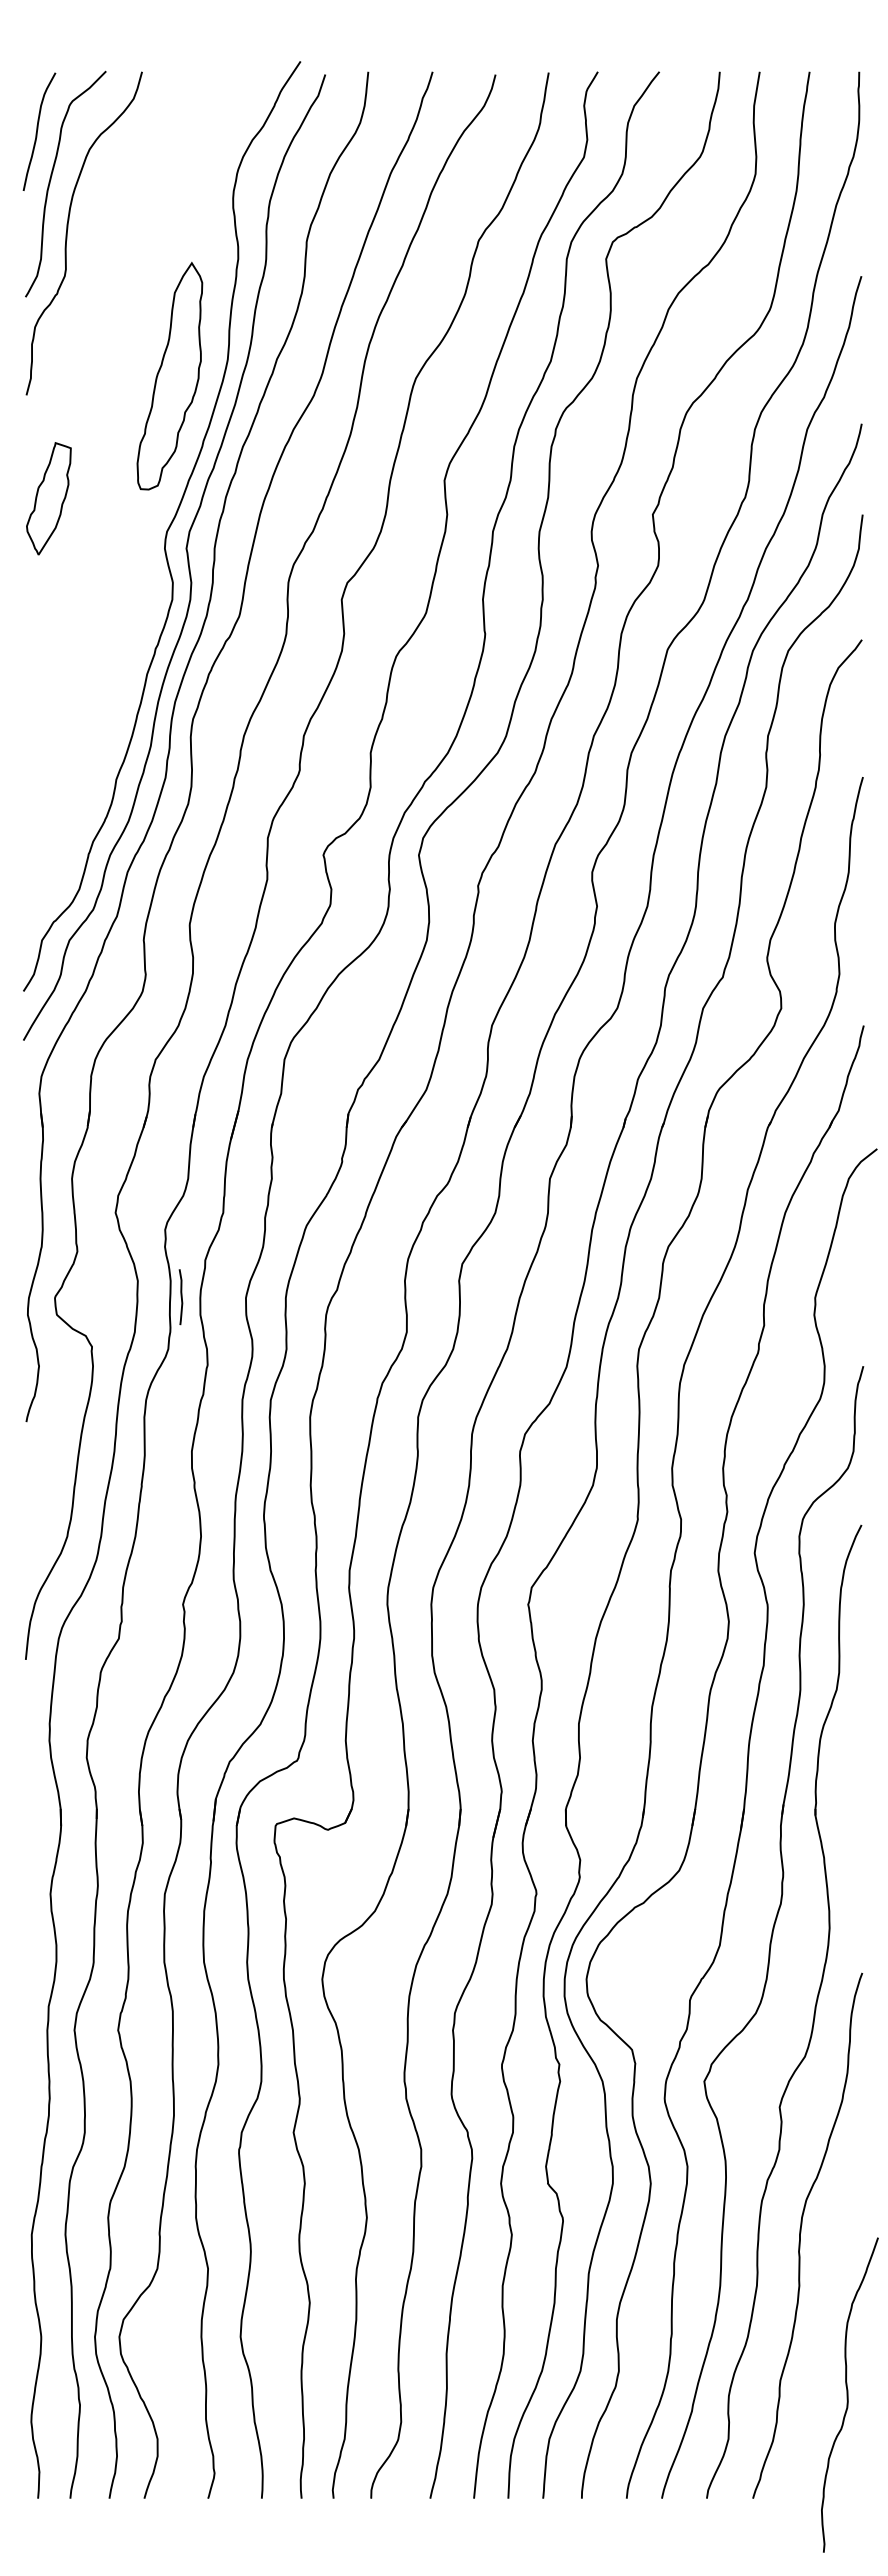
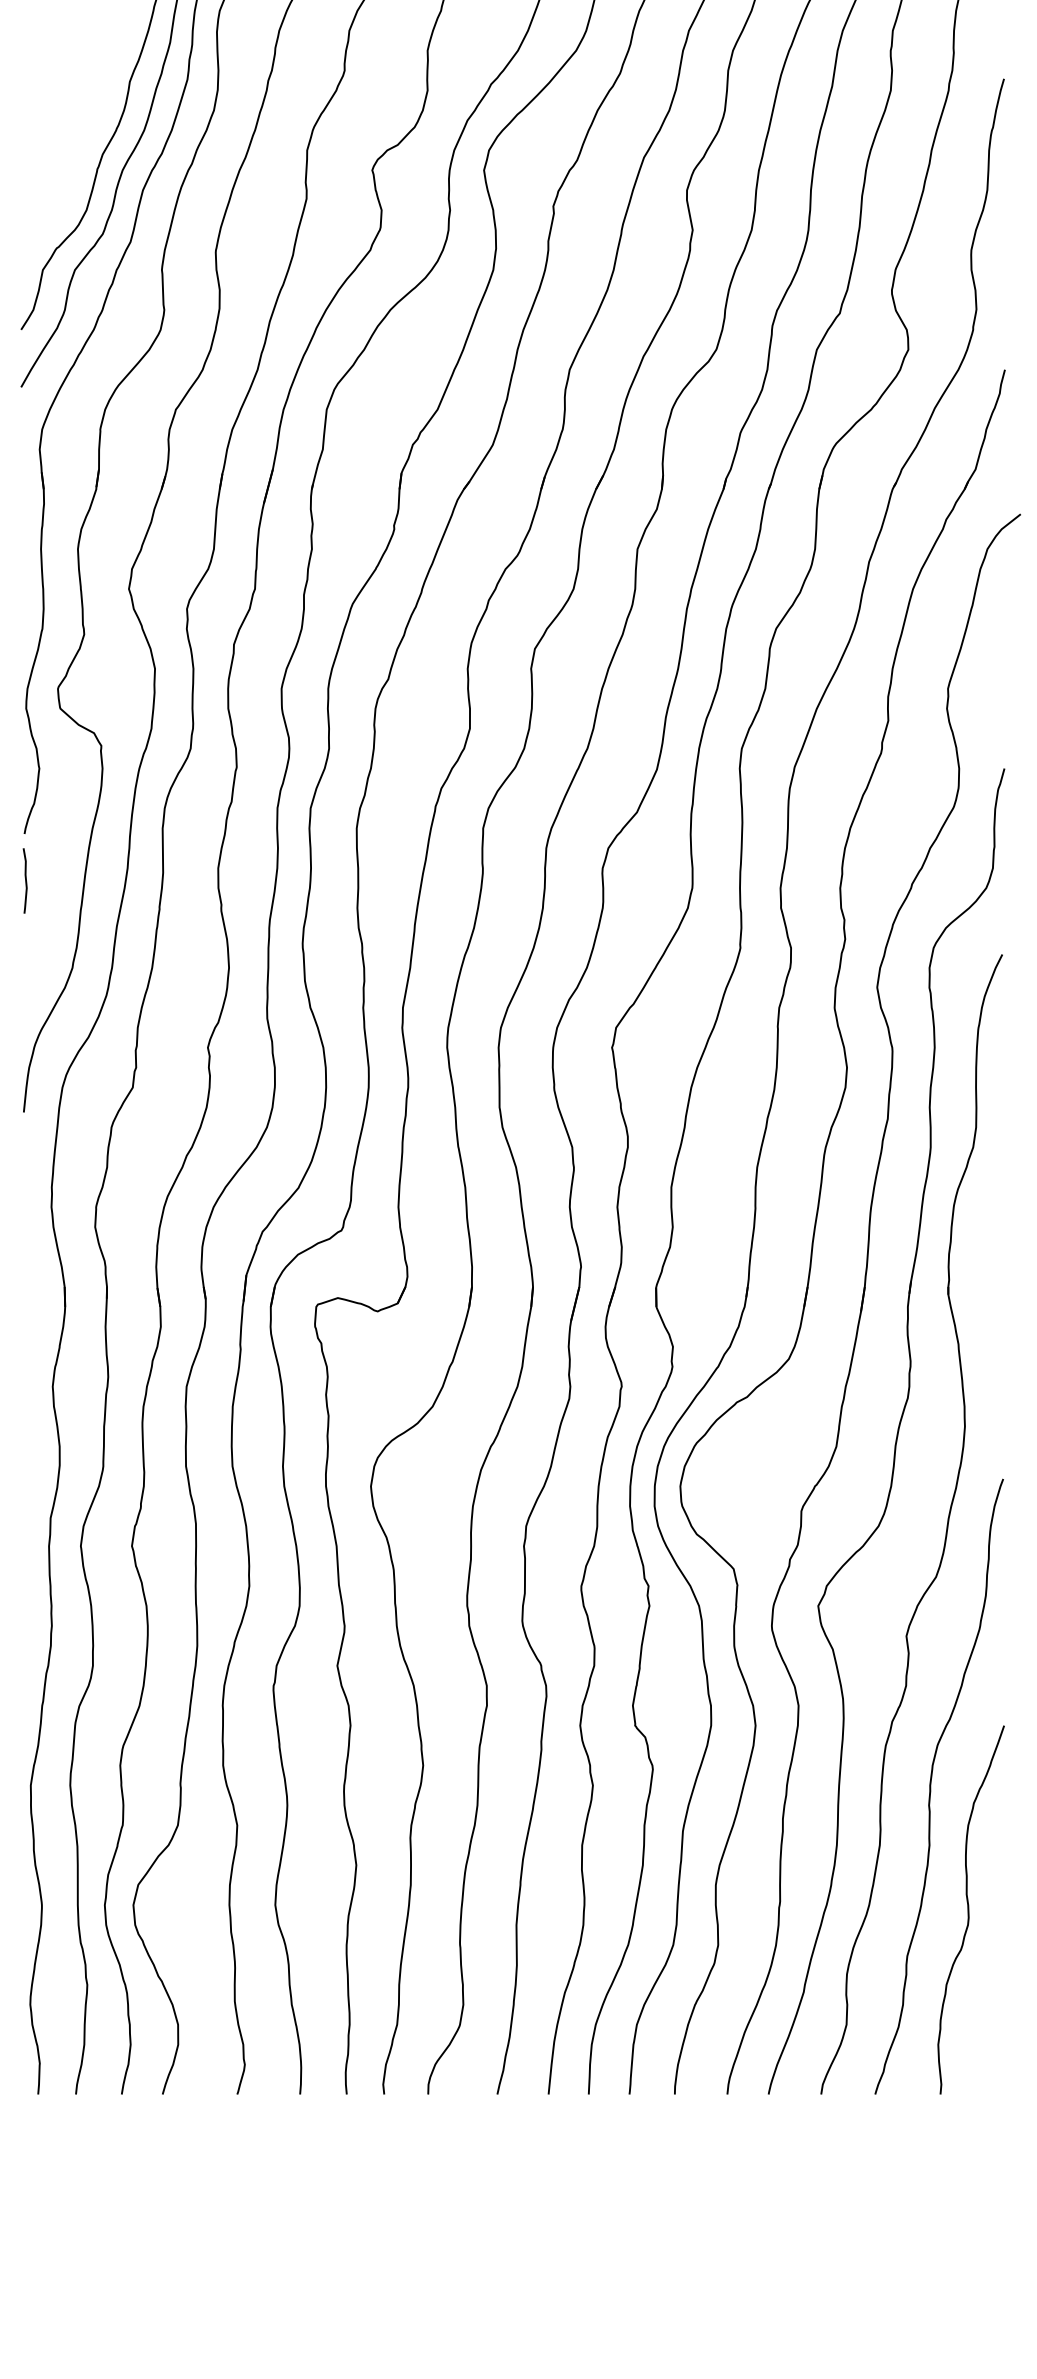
curve: (180, 1297) -> (24, 881), moved
curve: (848, 2394) -> (969, 1909), moved

